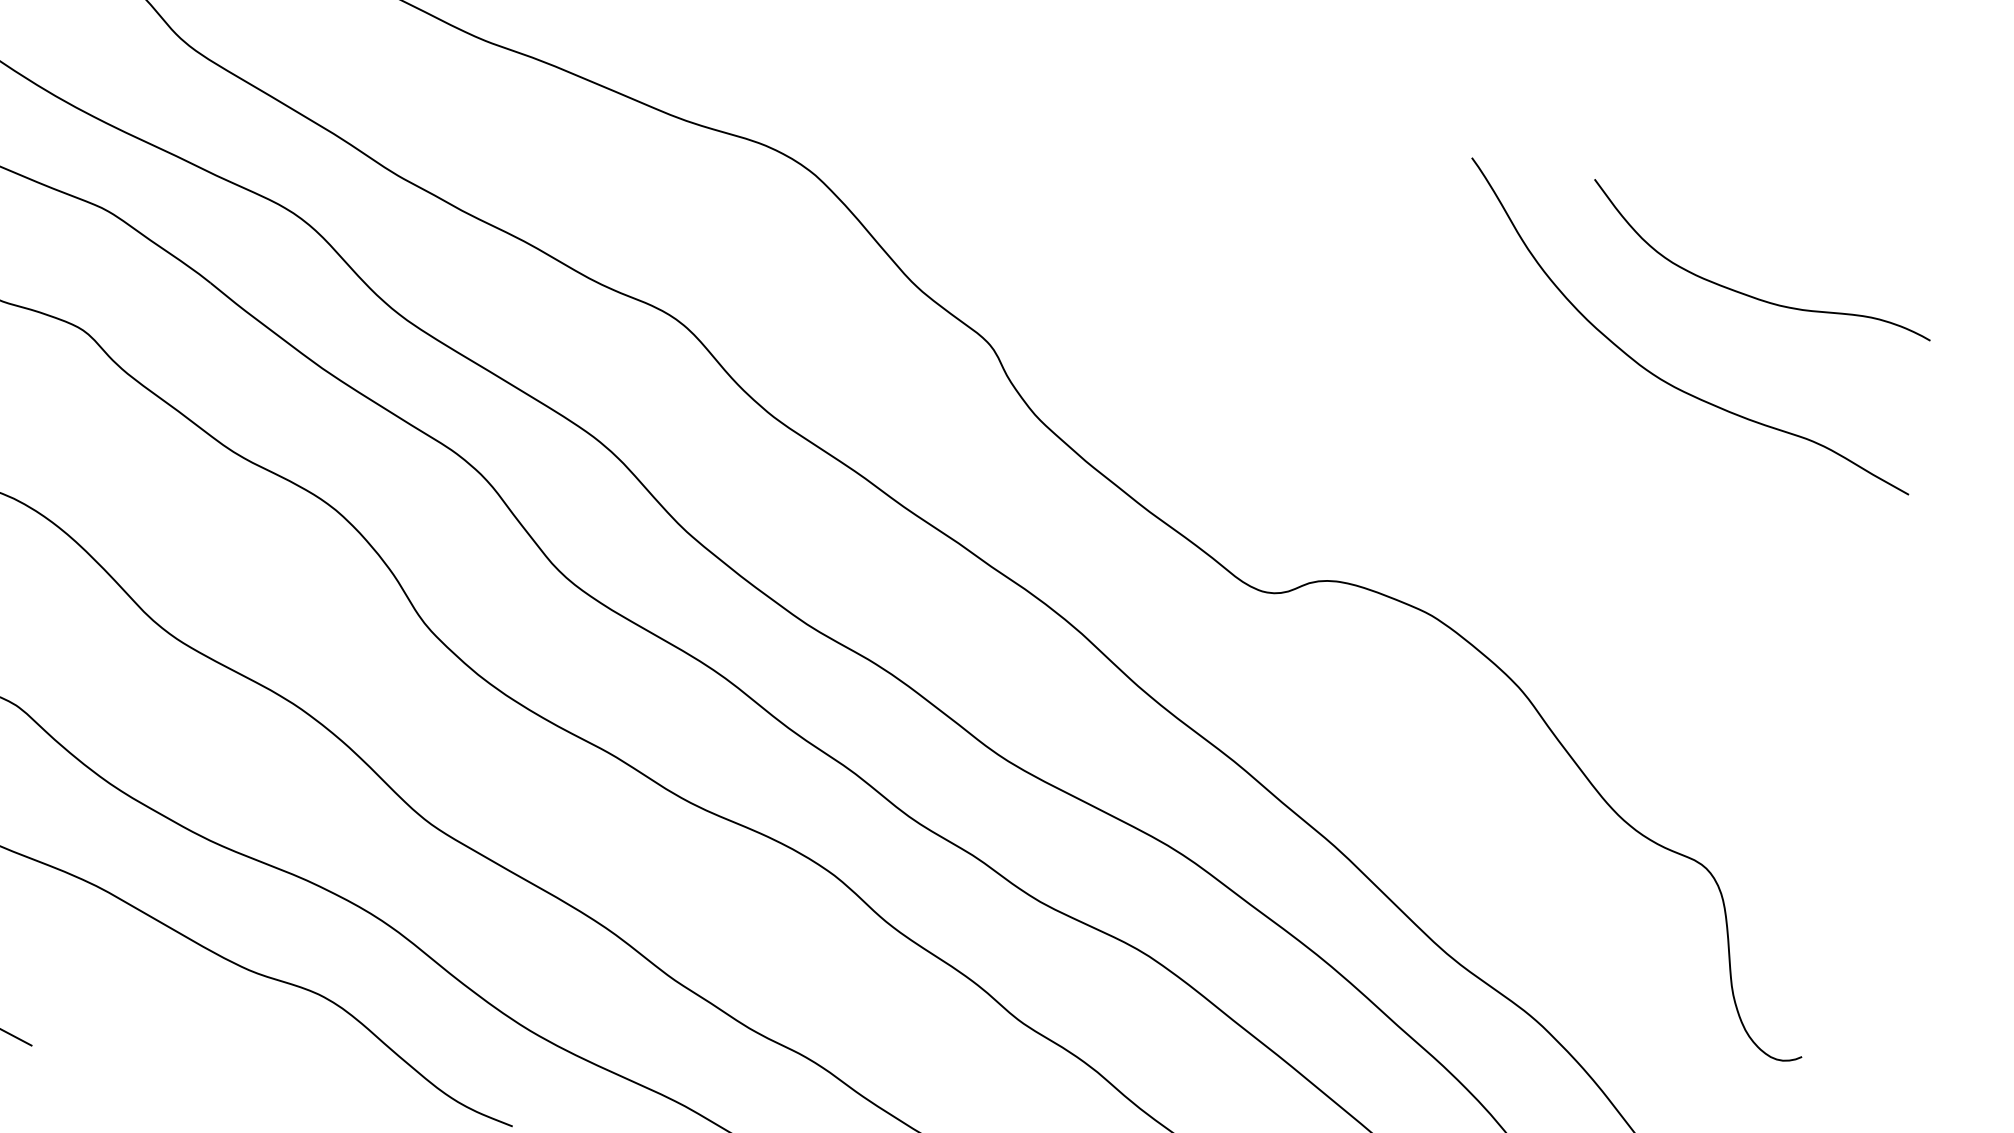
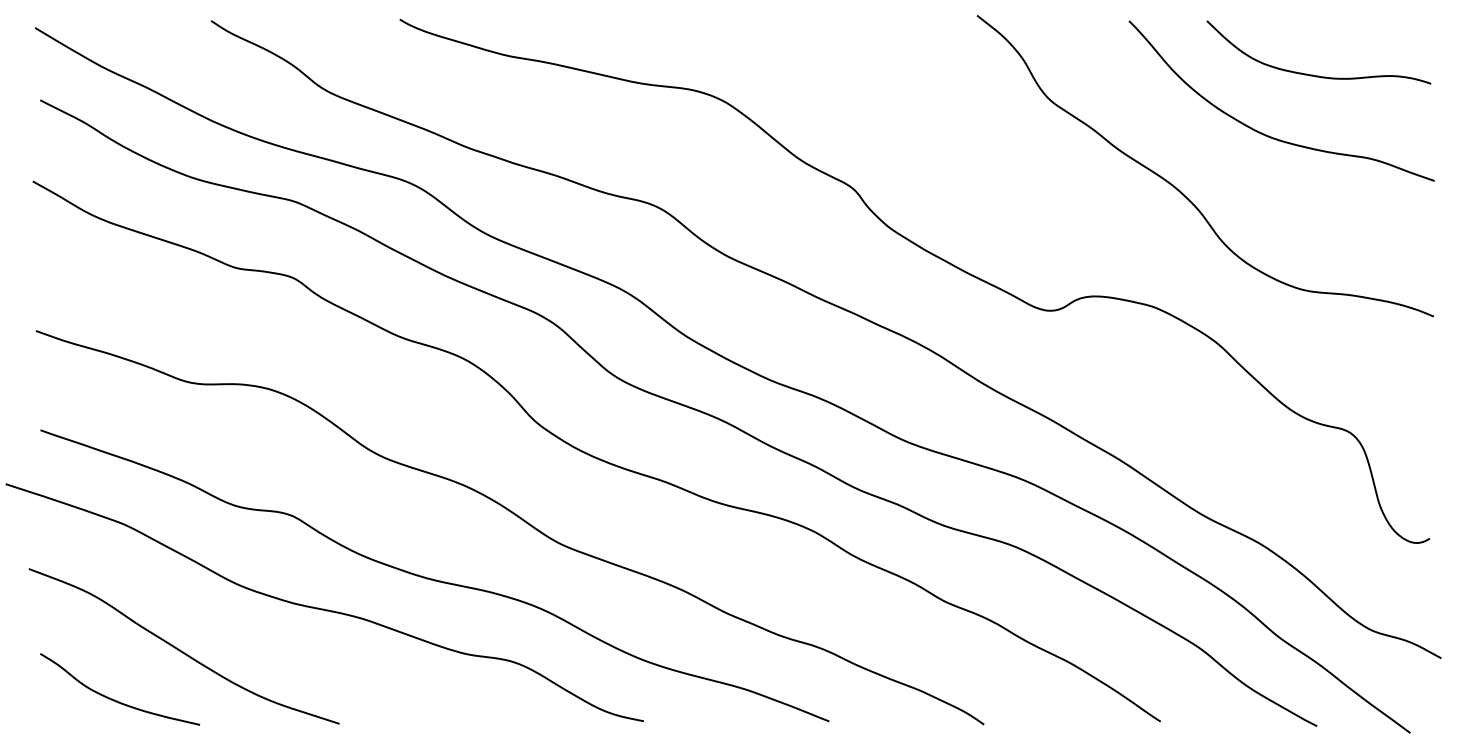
curve: (1505, 439) -> (1180, 190), added

